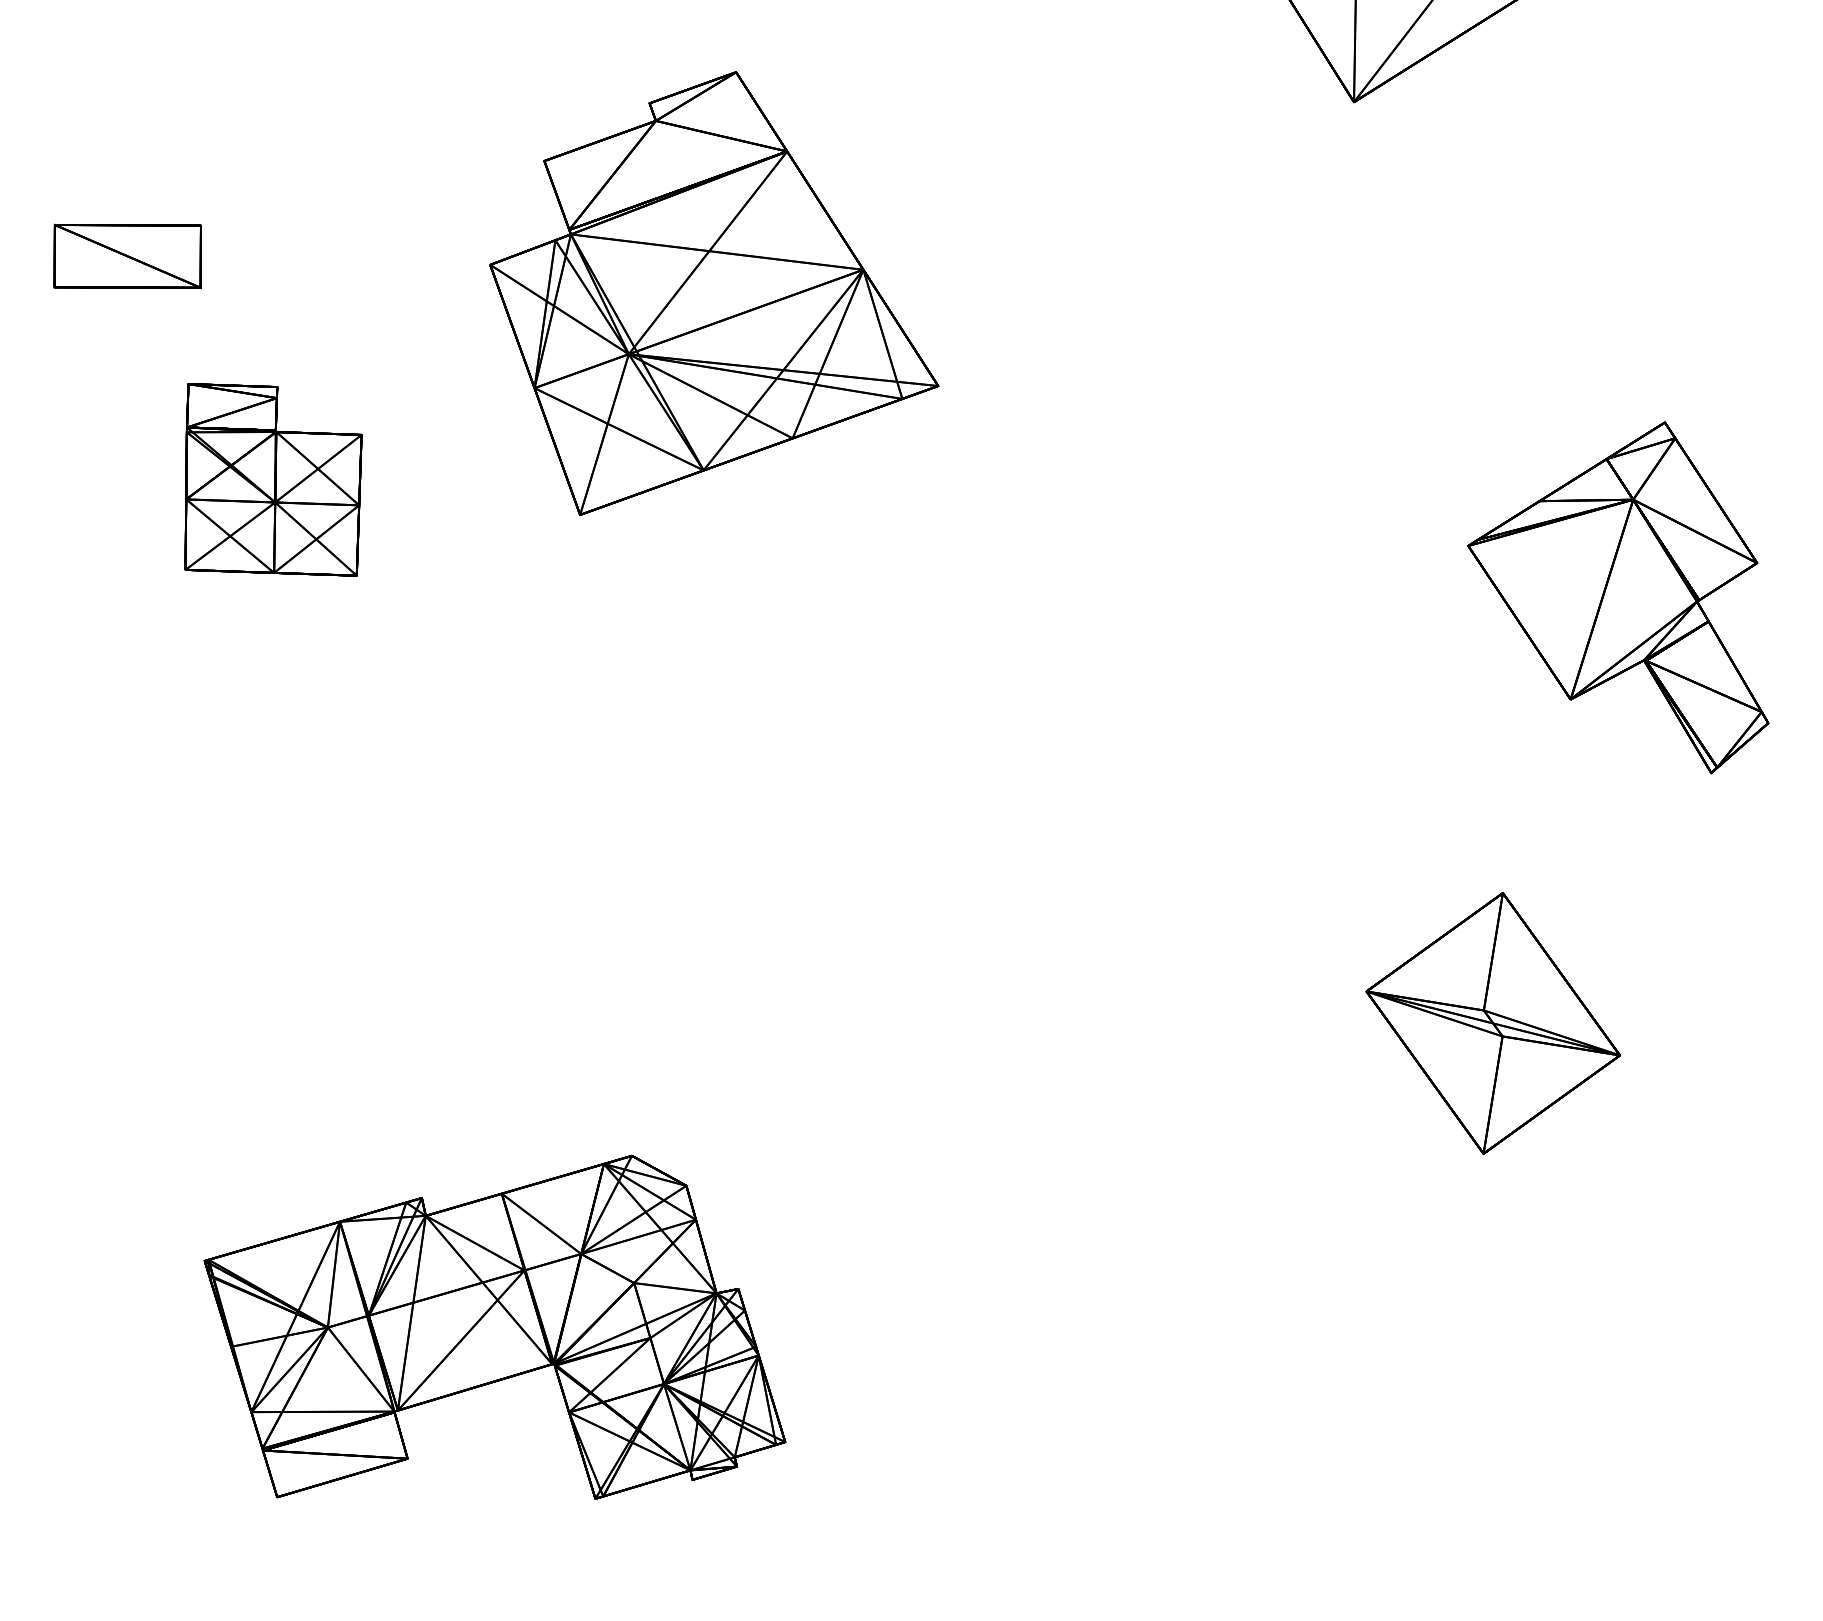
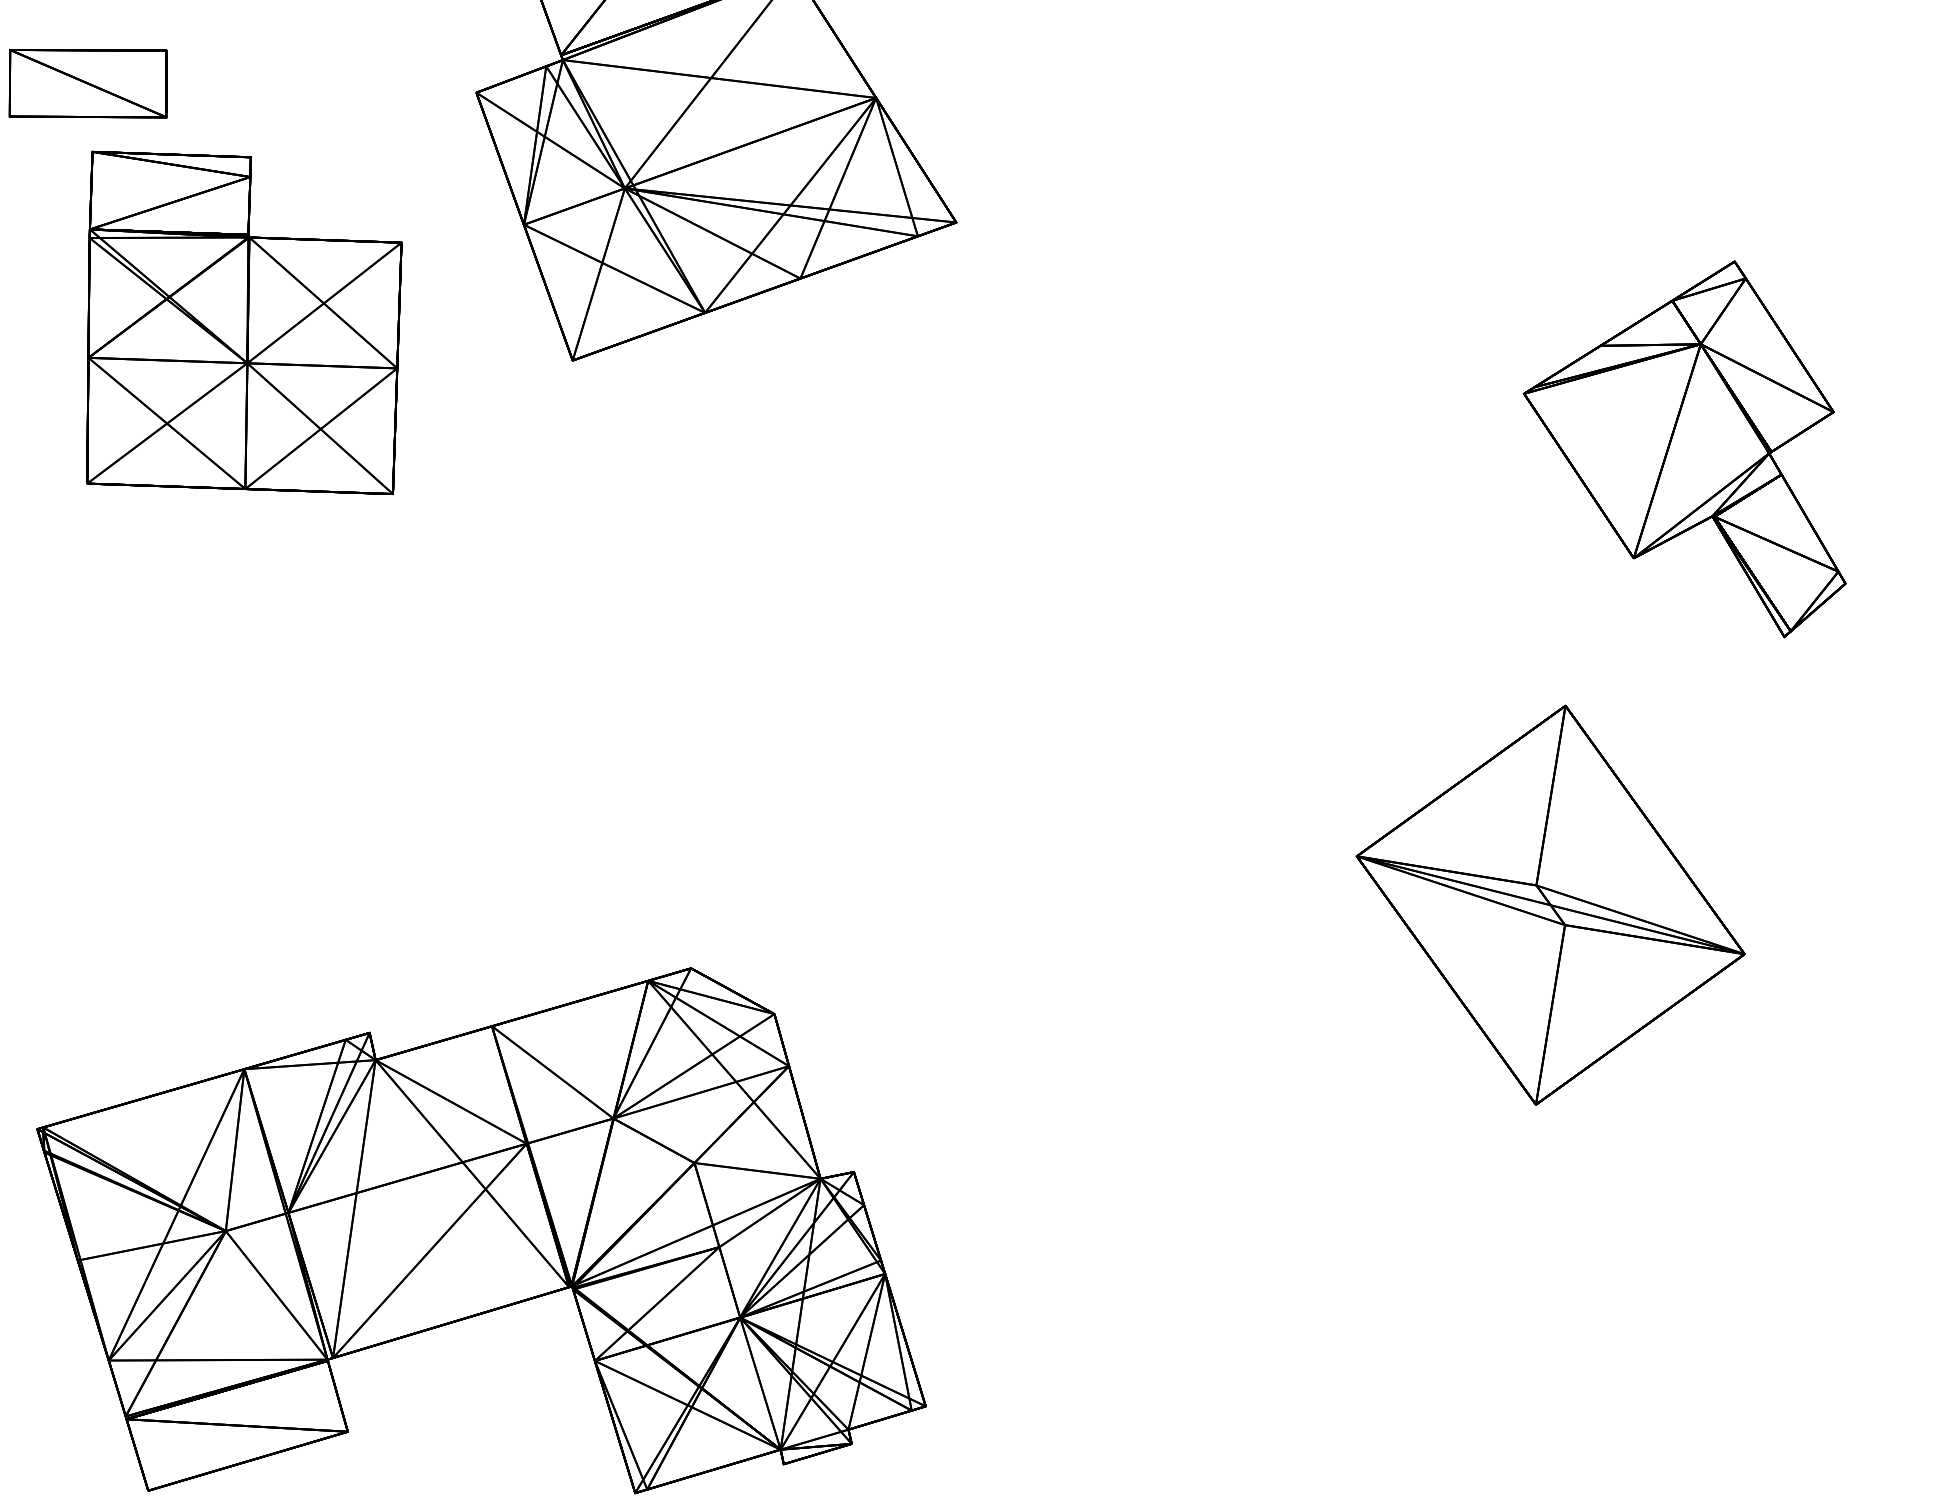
part: (273, 479) -> (244, 322), size x1.67
part: (1493, 1023) -> (1551, 905), size x1.43
part: (494, 1327) -> (481, 1230), size x1.43

